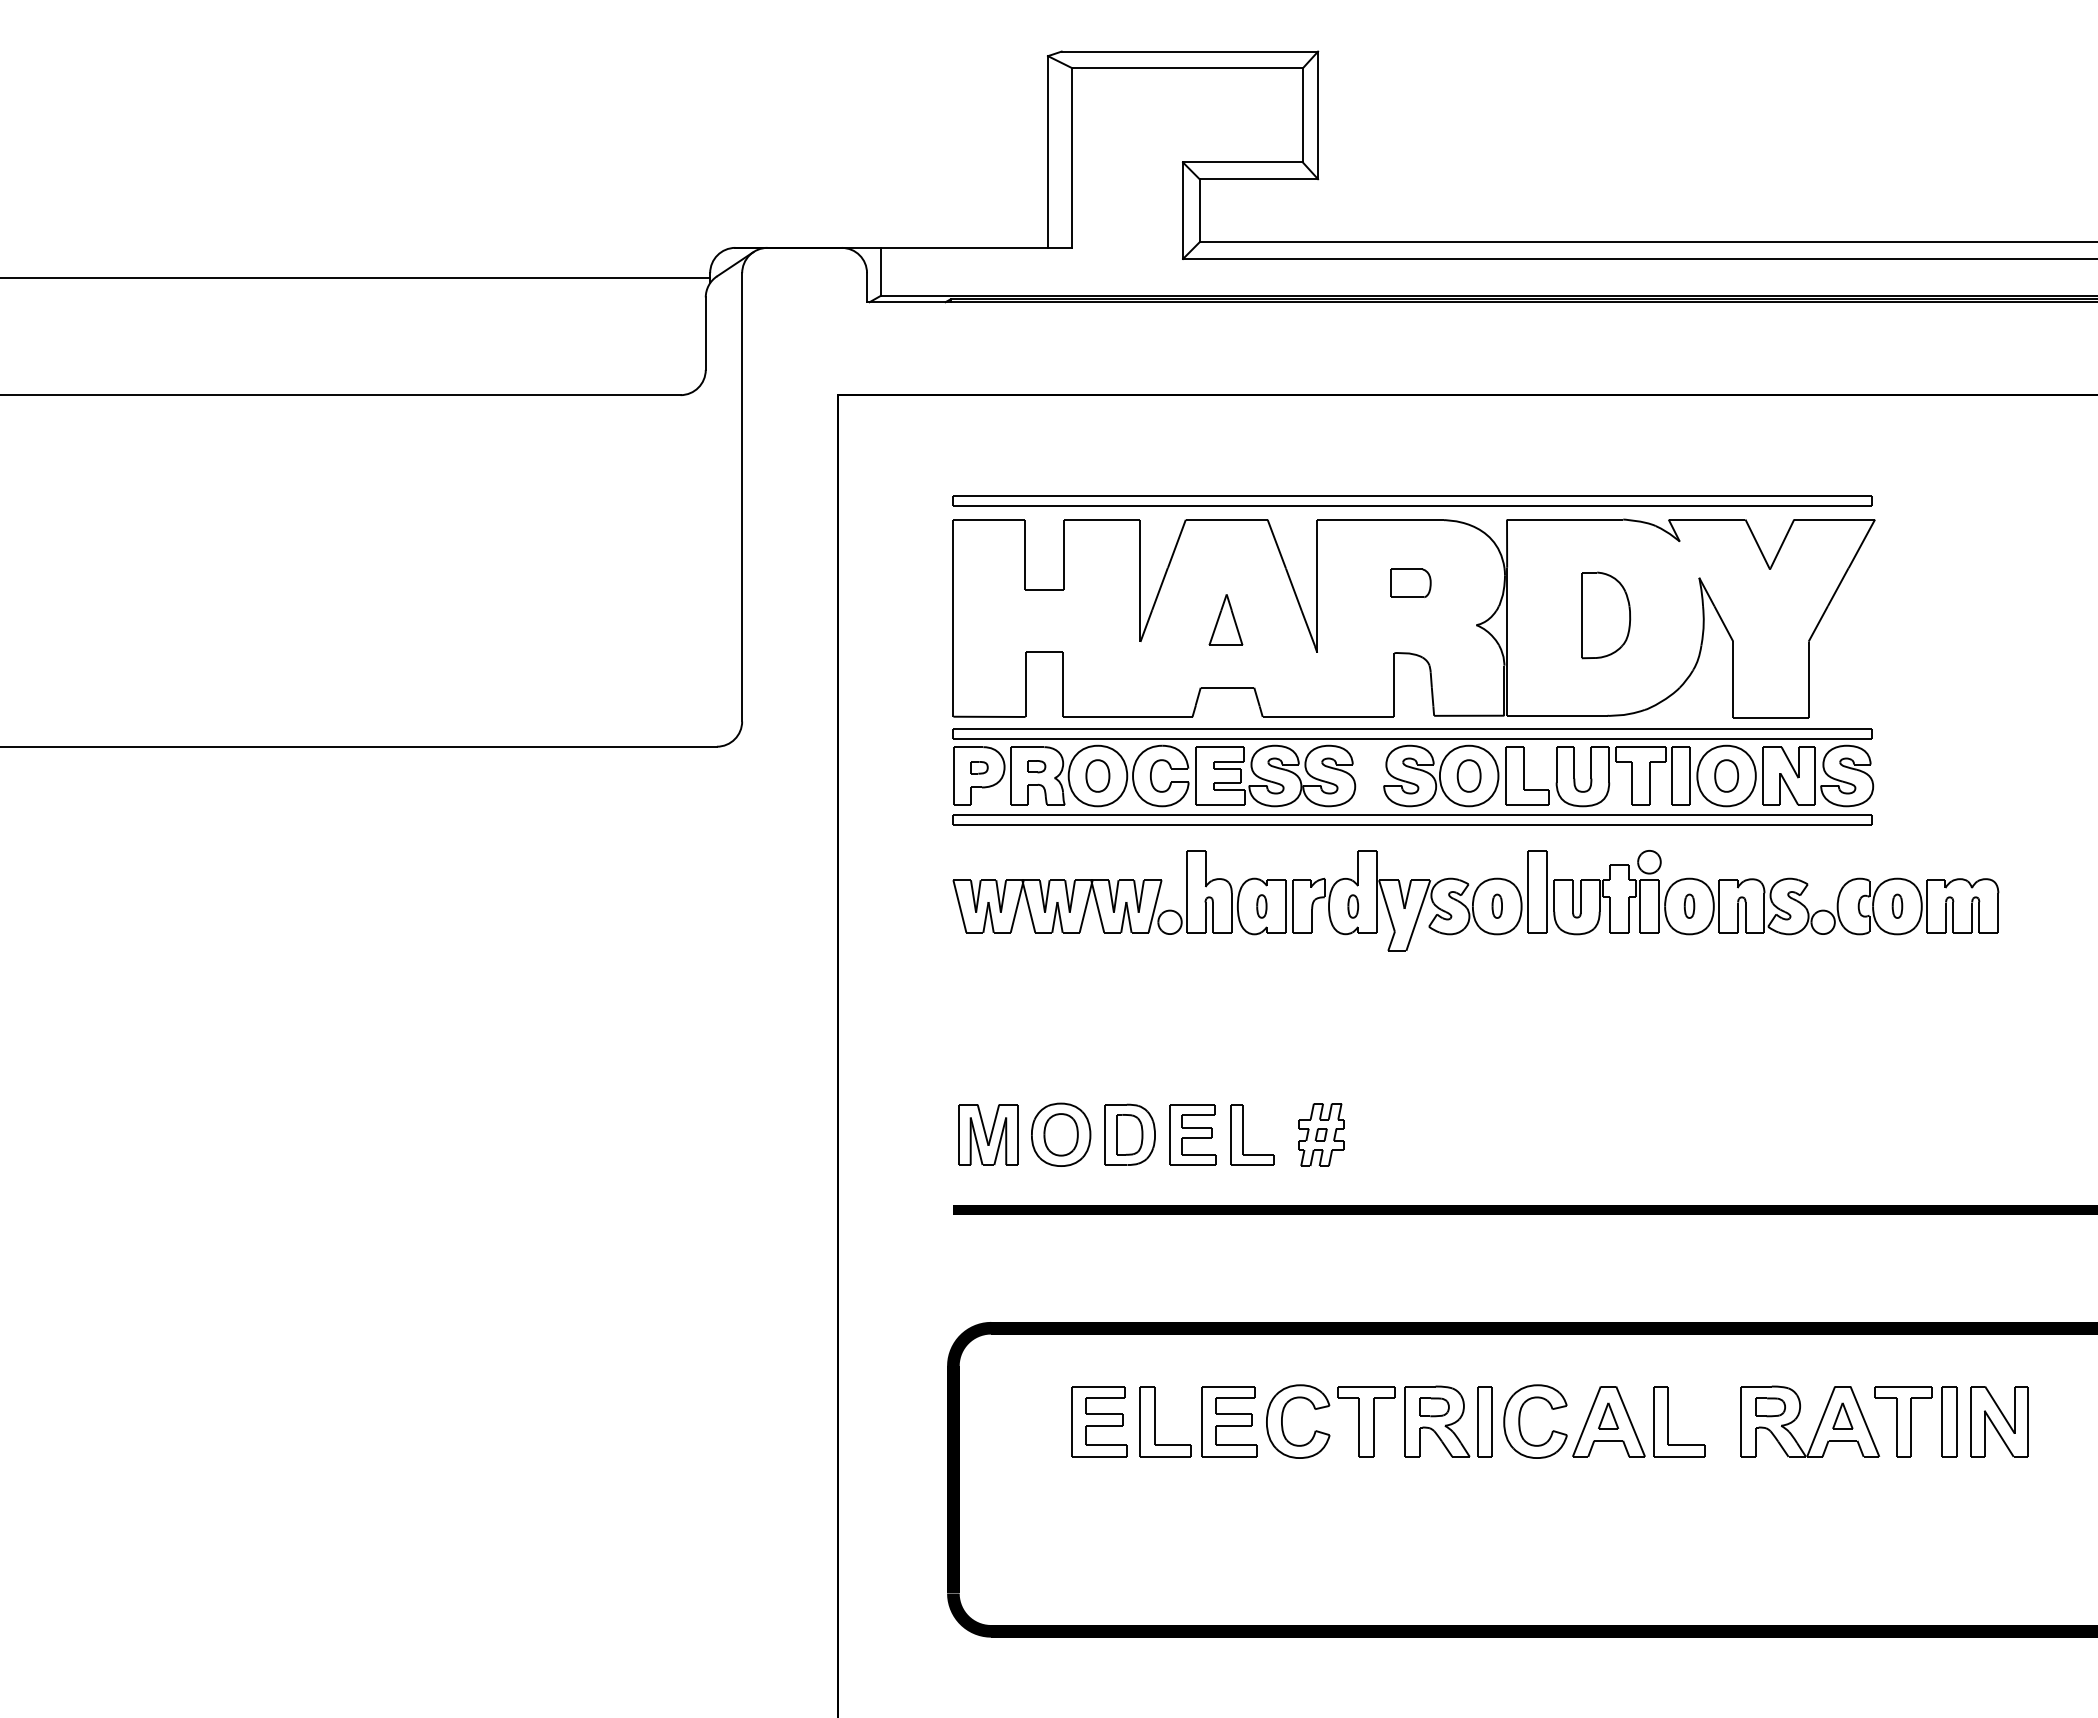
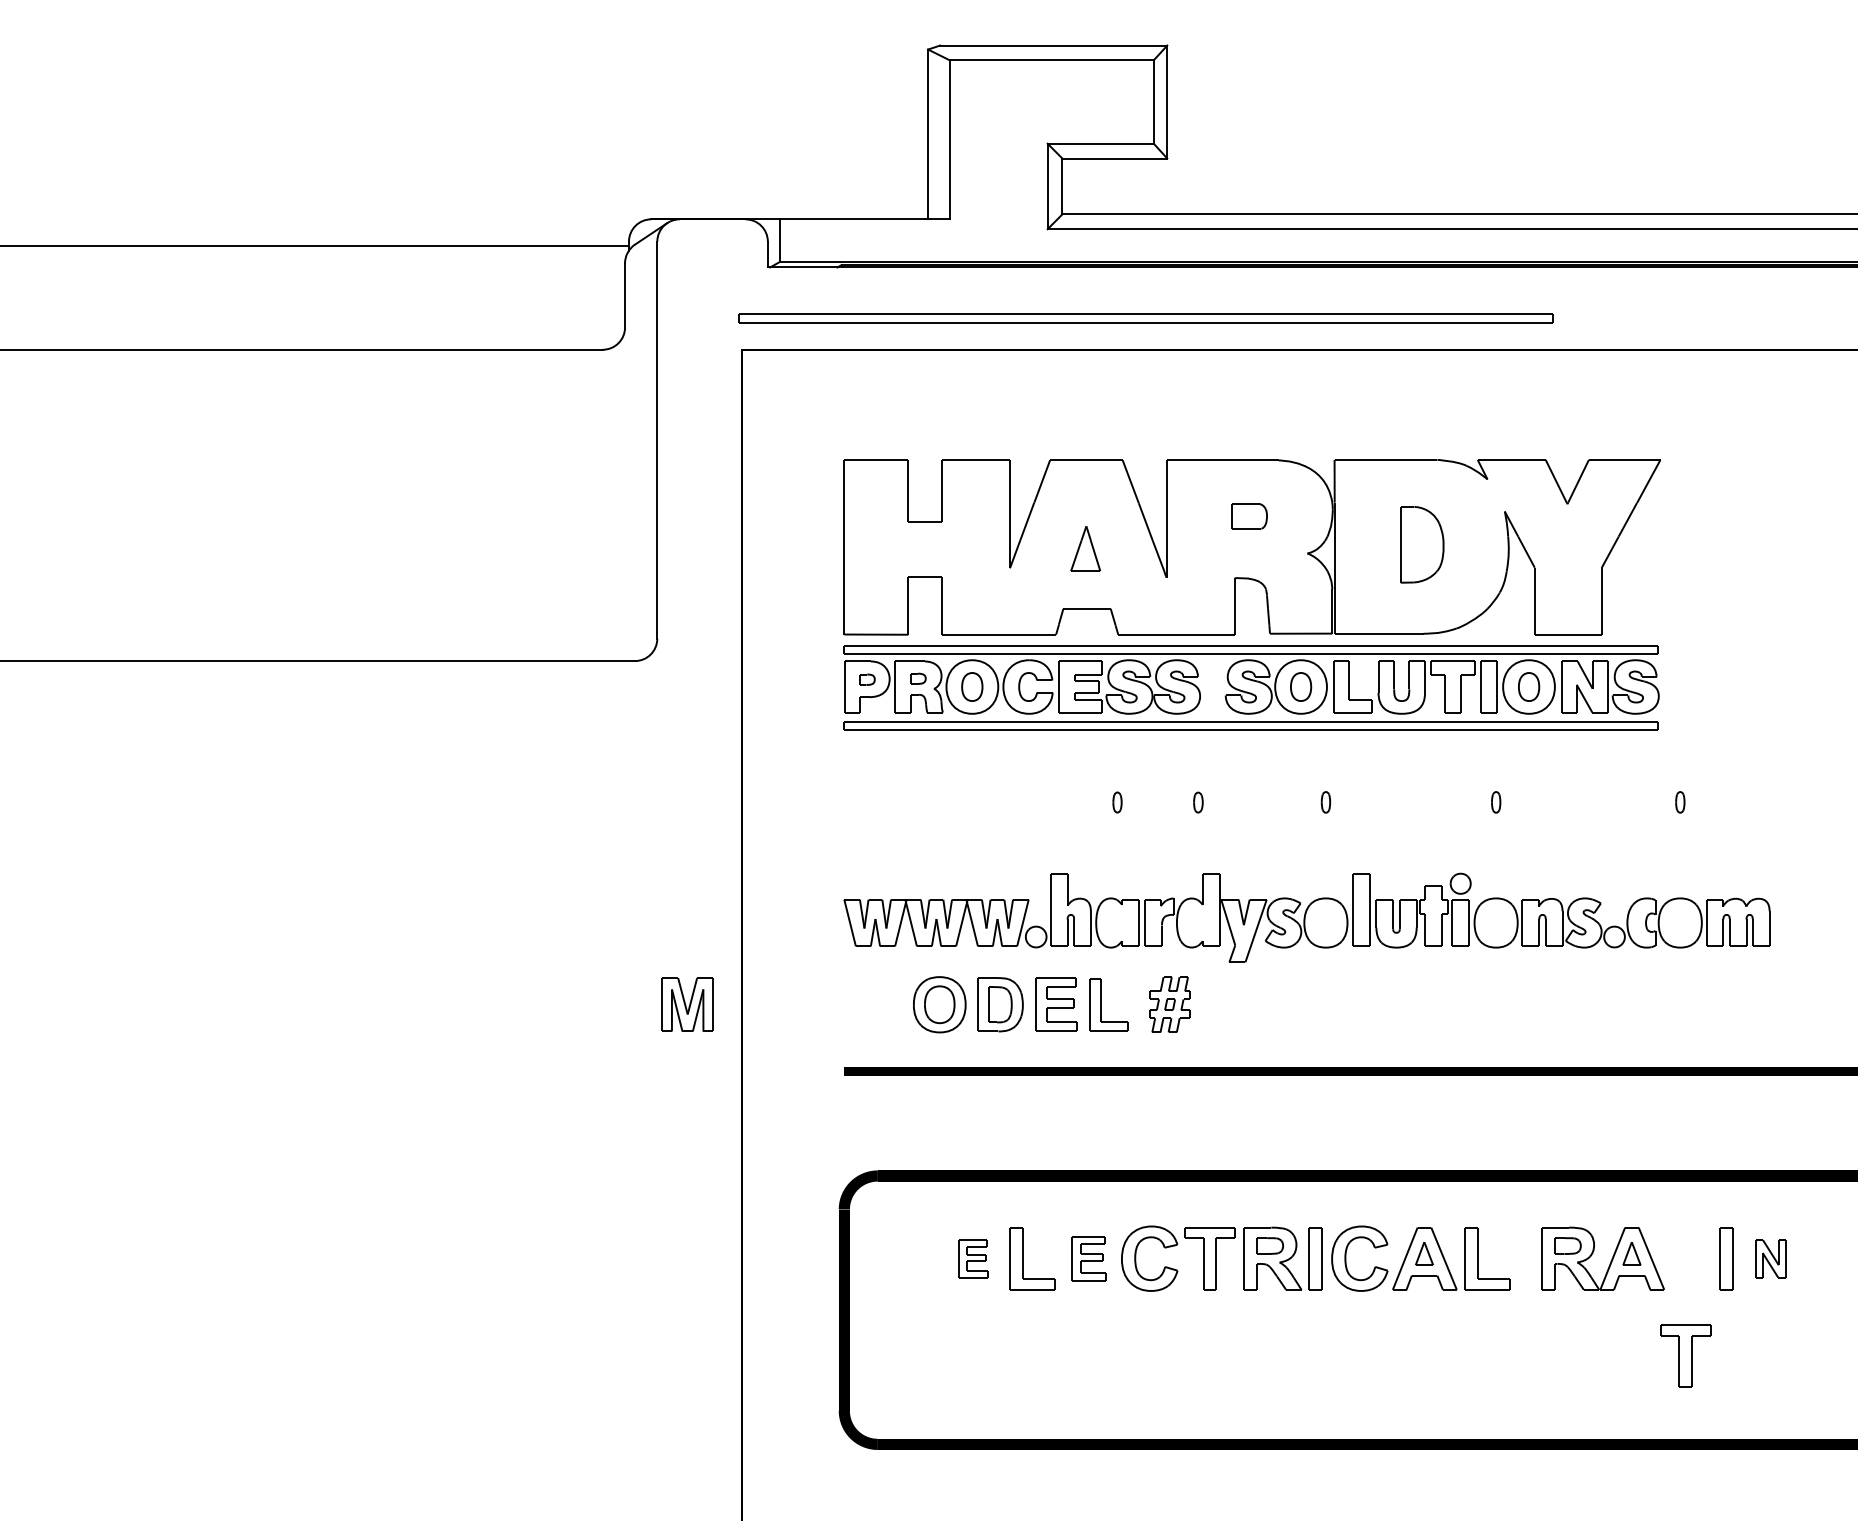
part: (1412, 500) -> (1145, 318), moved
part: (1475, 900) -> (1306, 917), moved
part: (988, 1134) -> (687, 1004), moved
part: (1099, 1421) -> (973, 1258), size x0.6
part: (1229, 1421) -> (1088, 1258), size x0.7
part: (1903, 1421) -> (1685, 1355), moved
part: (1999, 1421) -> (1770, 1258), size x0.6

